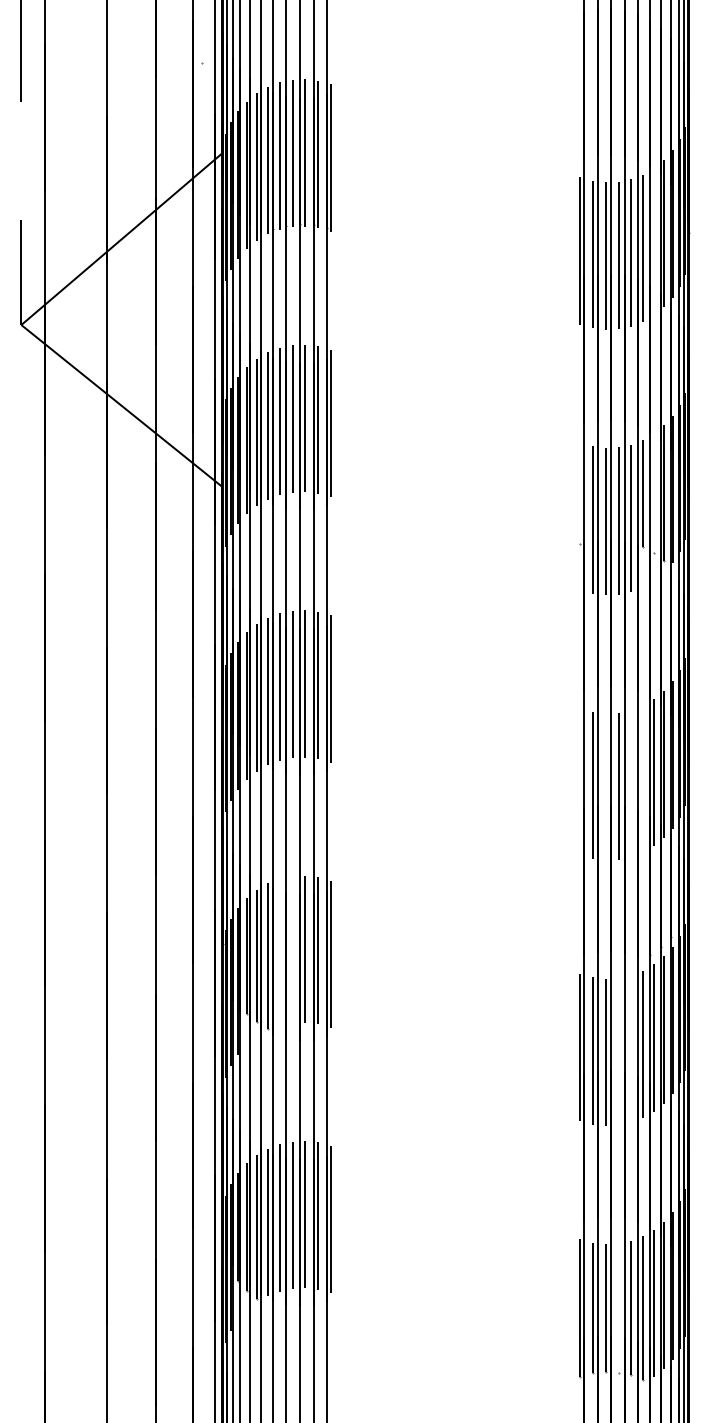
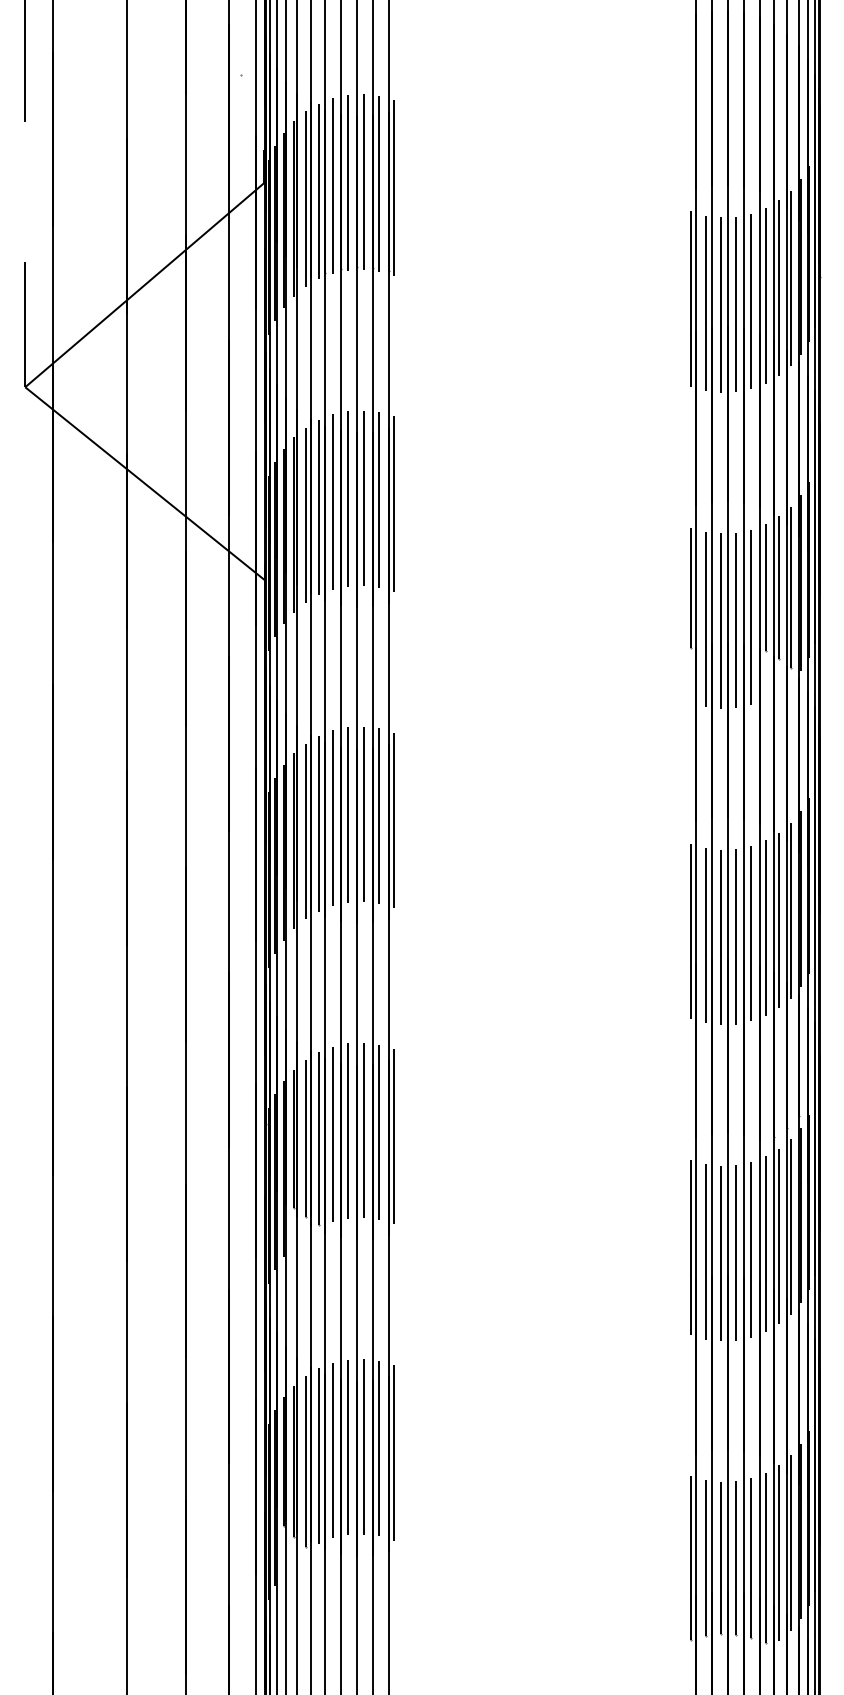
line: (654, 241) -> (779, 287), added
line: (580, 493) -> (691, 587), added
line: (654, 493) -> (779, 587), added
line: (642, 778) -> (765, 927), added
line: (580, 782) -> (691, 931), added
line: (631, 783) -> (751, 933), added
line: (605, 787) -> (721, 937), added
line: (292, 949) -> (348, 1131), added
line: (280, 952) -> (333, 1134), added
line: (631, 1049) -> (751, 1249), added
line: (618, 1051) -> (736, 1252), added
line: (618, 1307) -> (736, 1557), added

